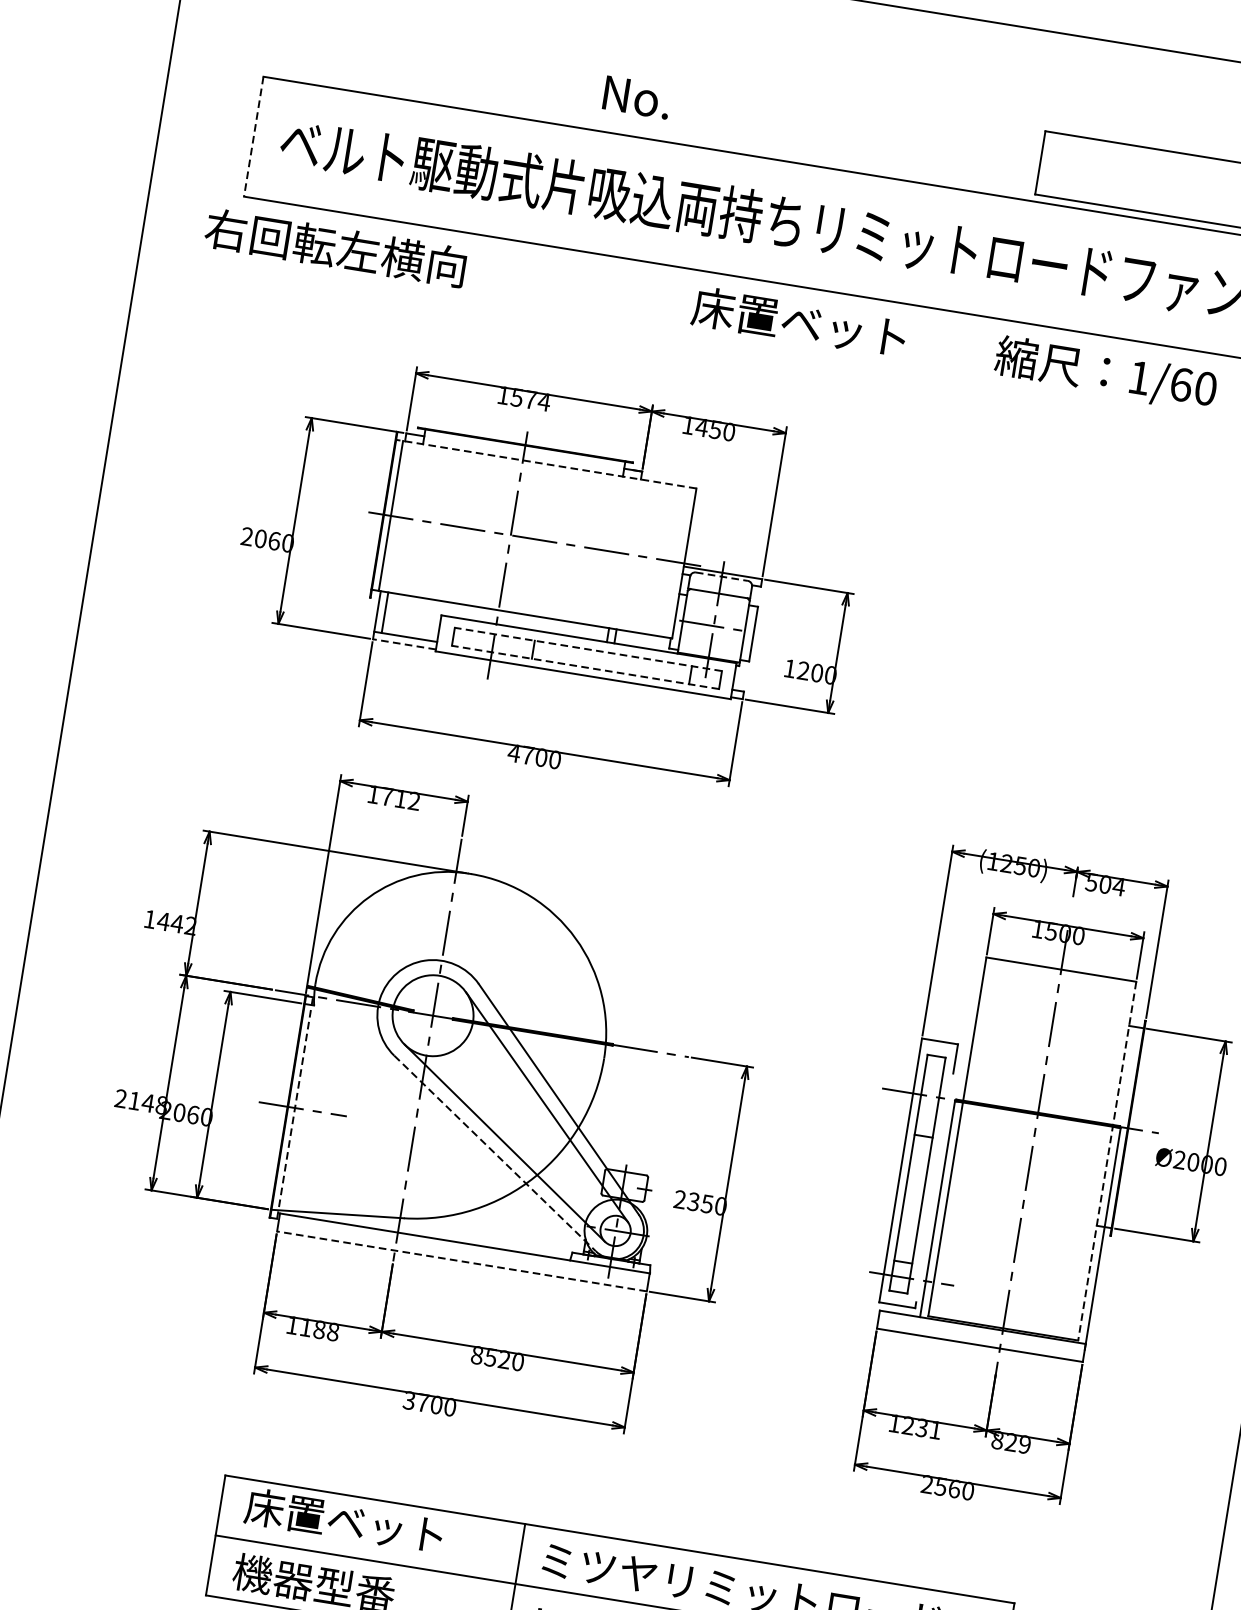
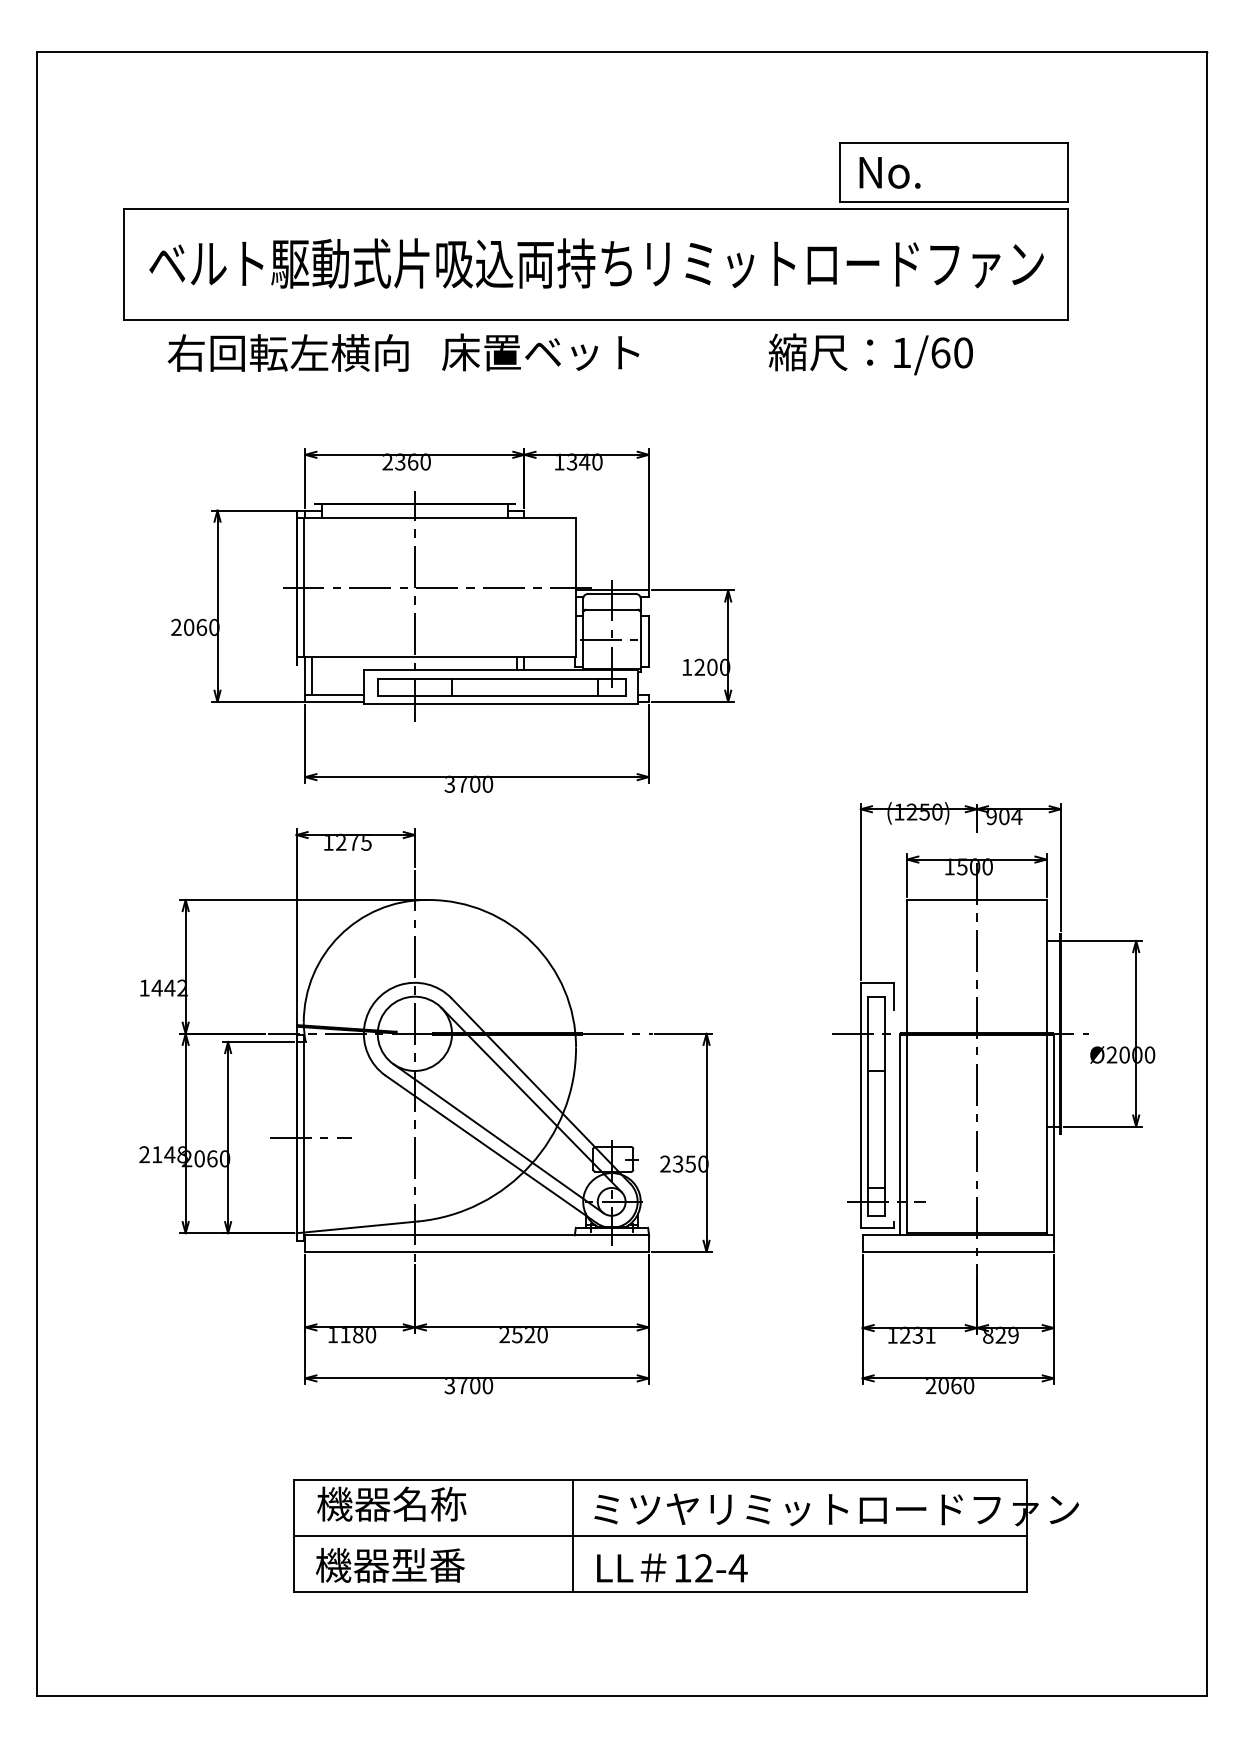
text: (636, 97) -> (889, 172), moved
line: (253, 136) -> (123, 264), dashed -> solid
text: (335, 247) -> (287, 352), moved
text: (799, 322) -> (540, 352), moved
text: (1105, 374) -> (870, 354), moved
text: (523, 398) -> (406, 461), 1574 -> 2360
text: (708, 428) -> (578, 461), 1450 -> 1340
line: (546, 463) -> (436, 517), dashed -> solid
line: (722, 577) -> (612, 594), dashed -> solid
line: (404, 643) -> (334, 701), dashed -> solid
line: (588, 649) -> (501, 679), dashed -> solid
line: (585, 667) -> (501, 696), dashed -> solid
text: (513, 752) -> (449, 783), 4700 -> 3700
text: (400, 797) -> (353, 841), 1712 -> 1275
text: (1091, 883) -> (991, 817), 504 -> 904
line: (295, 1107) -> (303, 1137), dashed -> solid
line: (495, 1153) -> (491, 1149), dashed -> solid
line: (1107, 1161) -> (1046, 1066), dashed -> solid
line: (462, 1262) -> (477, 1252), dashed -> solid
text: (332, 1332) -> (370, 1335), 1188 -> 1180
text: (476, 1356) -> (504, 1335), 8520 -> 2520
text: (940, 1487) -> (943, 1386), 2560 -> 2060
text: (344, 1520) -> (408, 1503), 床置ベット -> 機器名称

